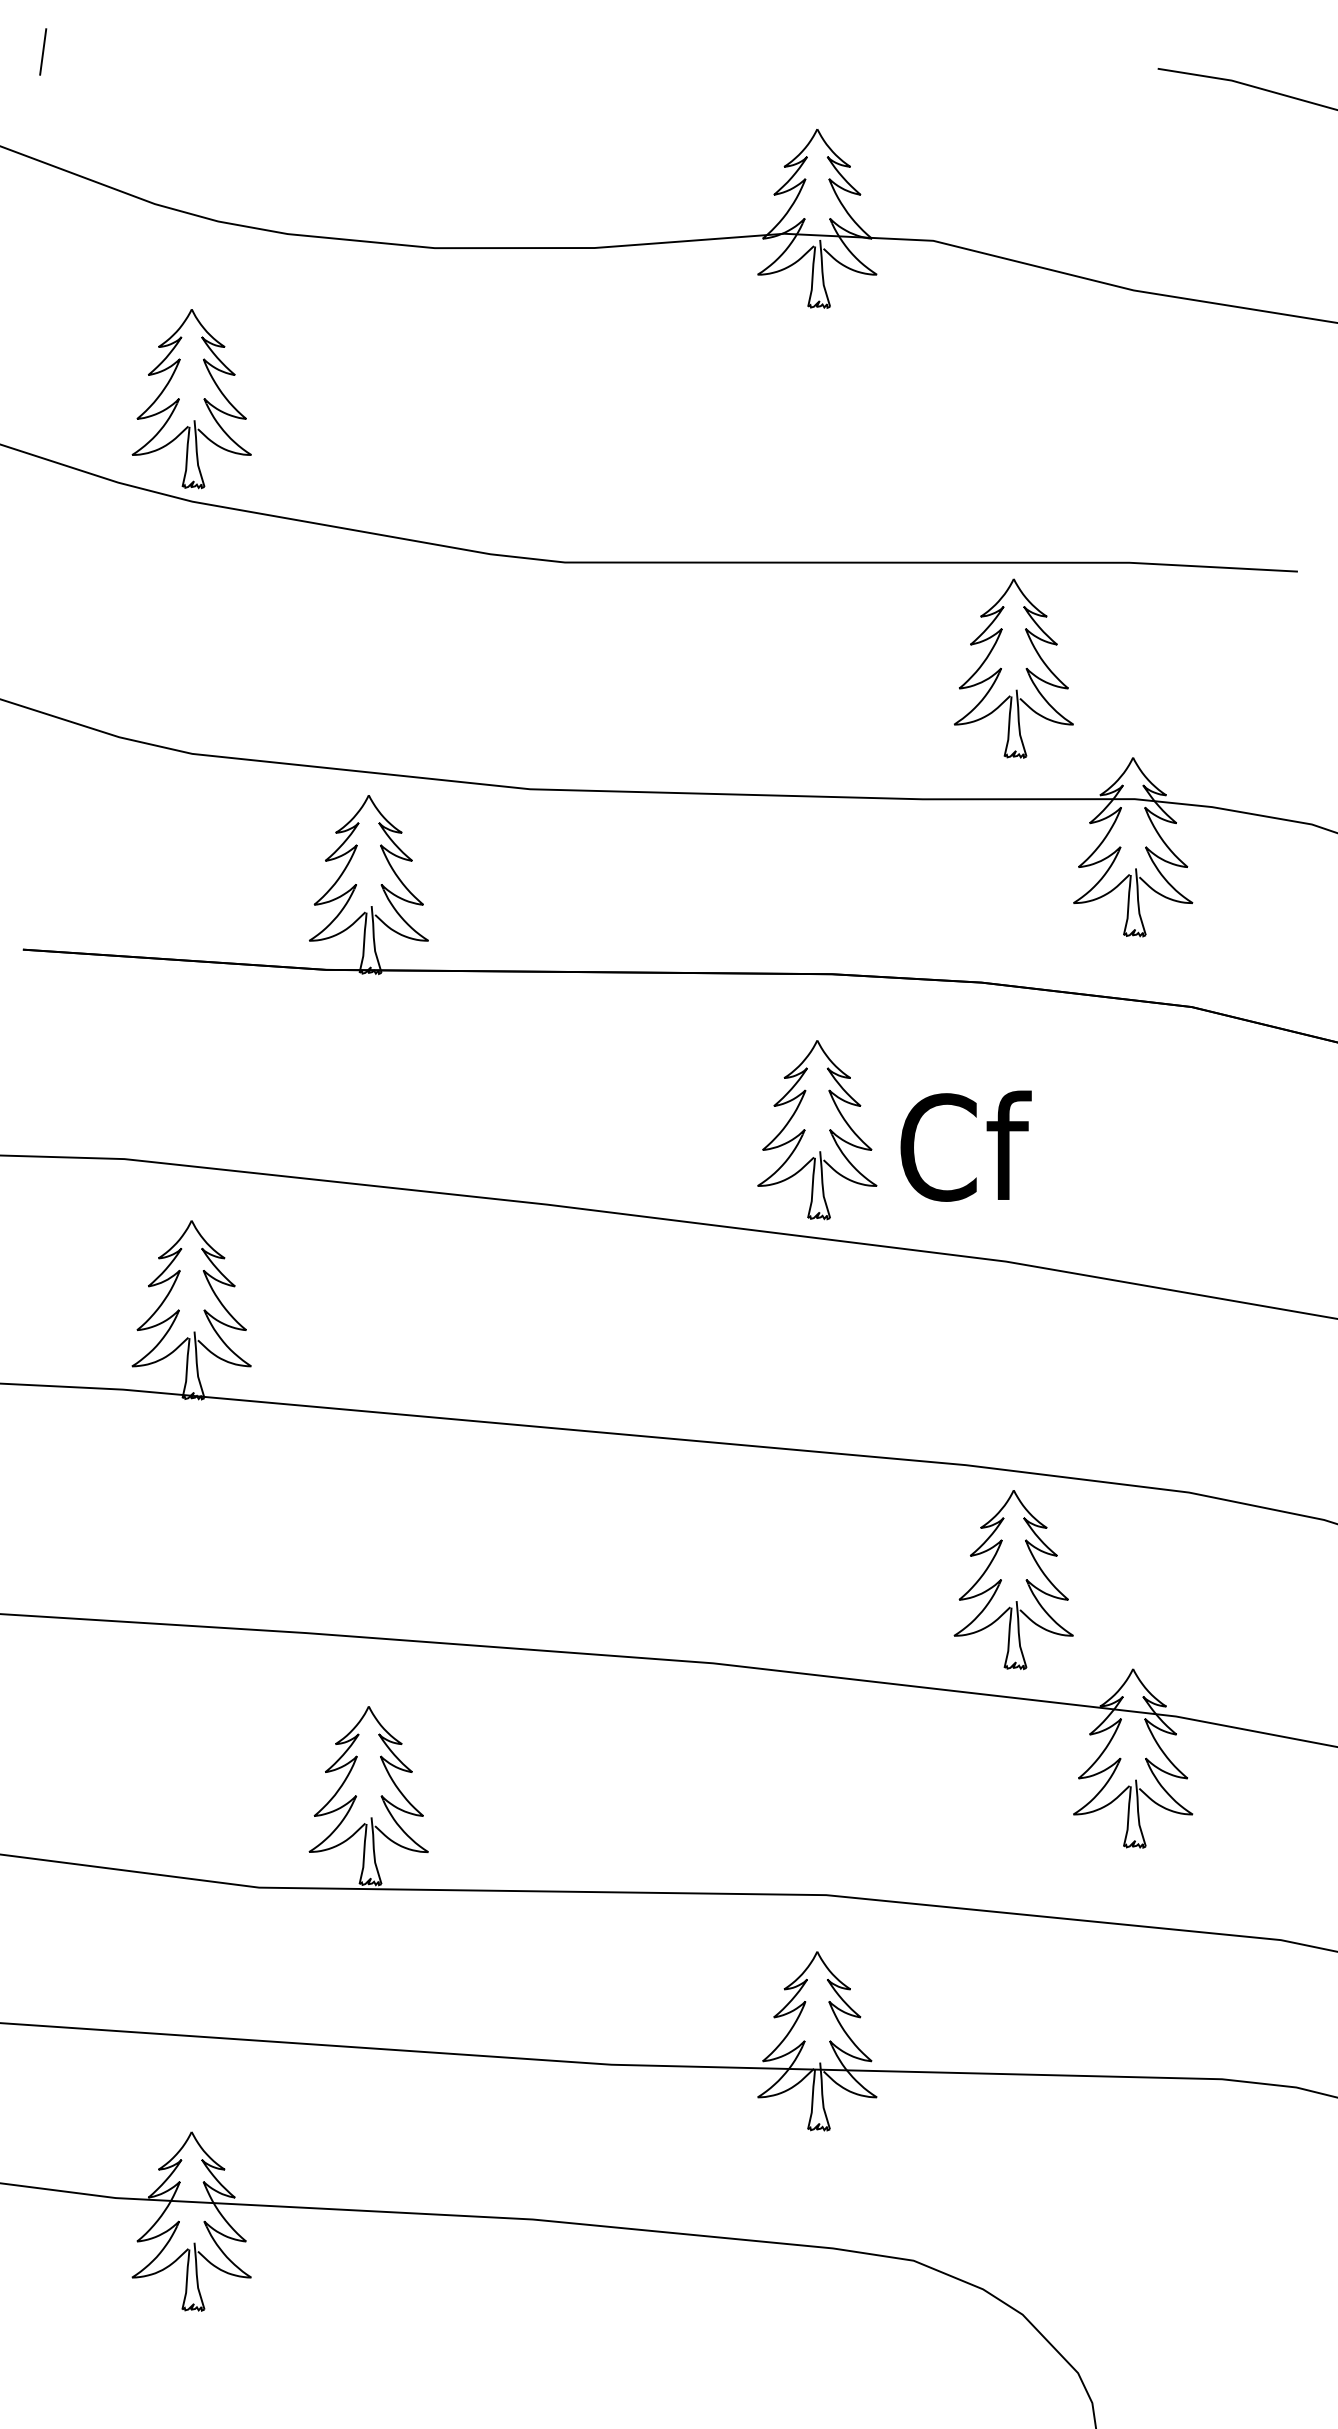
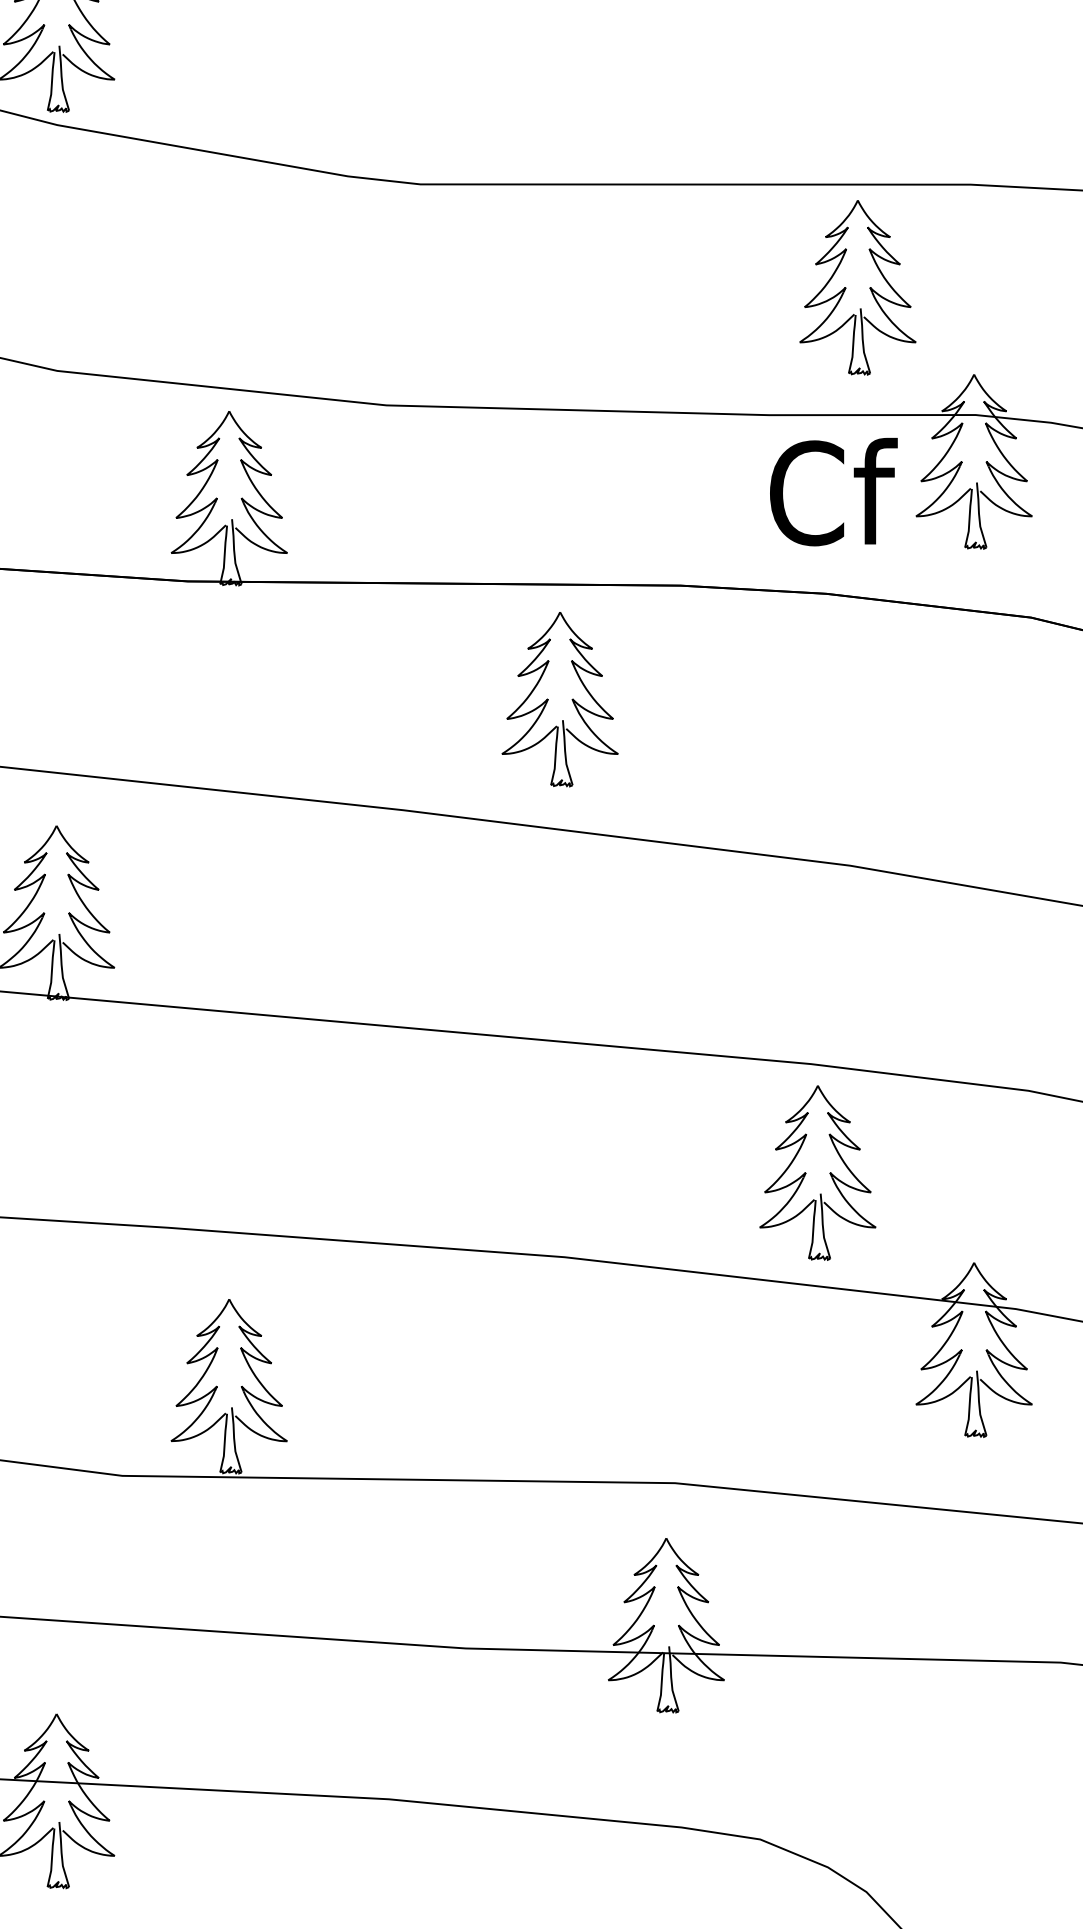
part: (805, 1130) -> (548, 699), moved
text: (965, 1145) -> (833, 491), moved
part: (1013, 1580) -> (817, 1173), moved

